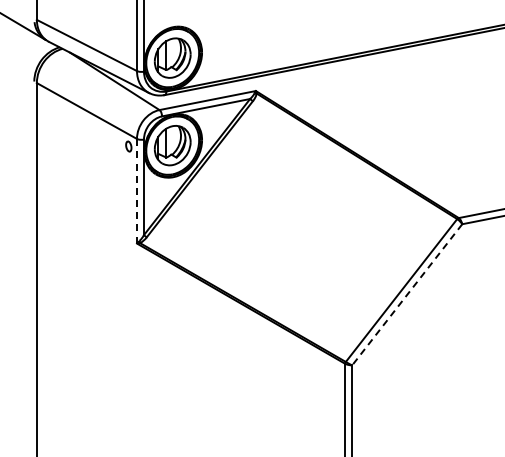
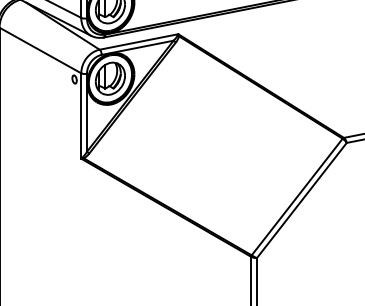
line: (137, 190) -> (81, 115), dashed -> solid
line: (407, 294) -> (302, 200), dashed -> solid

